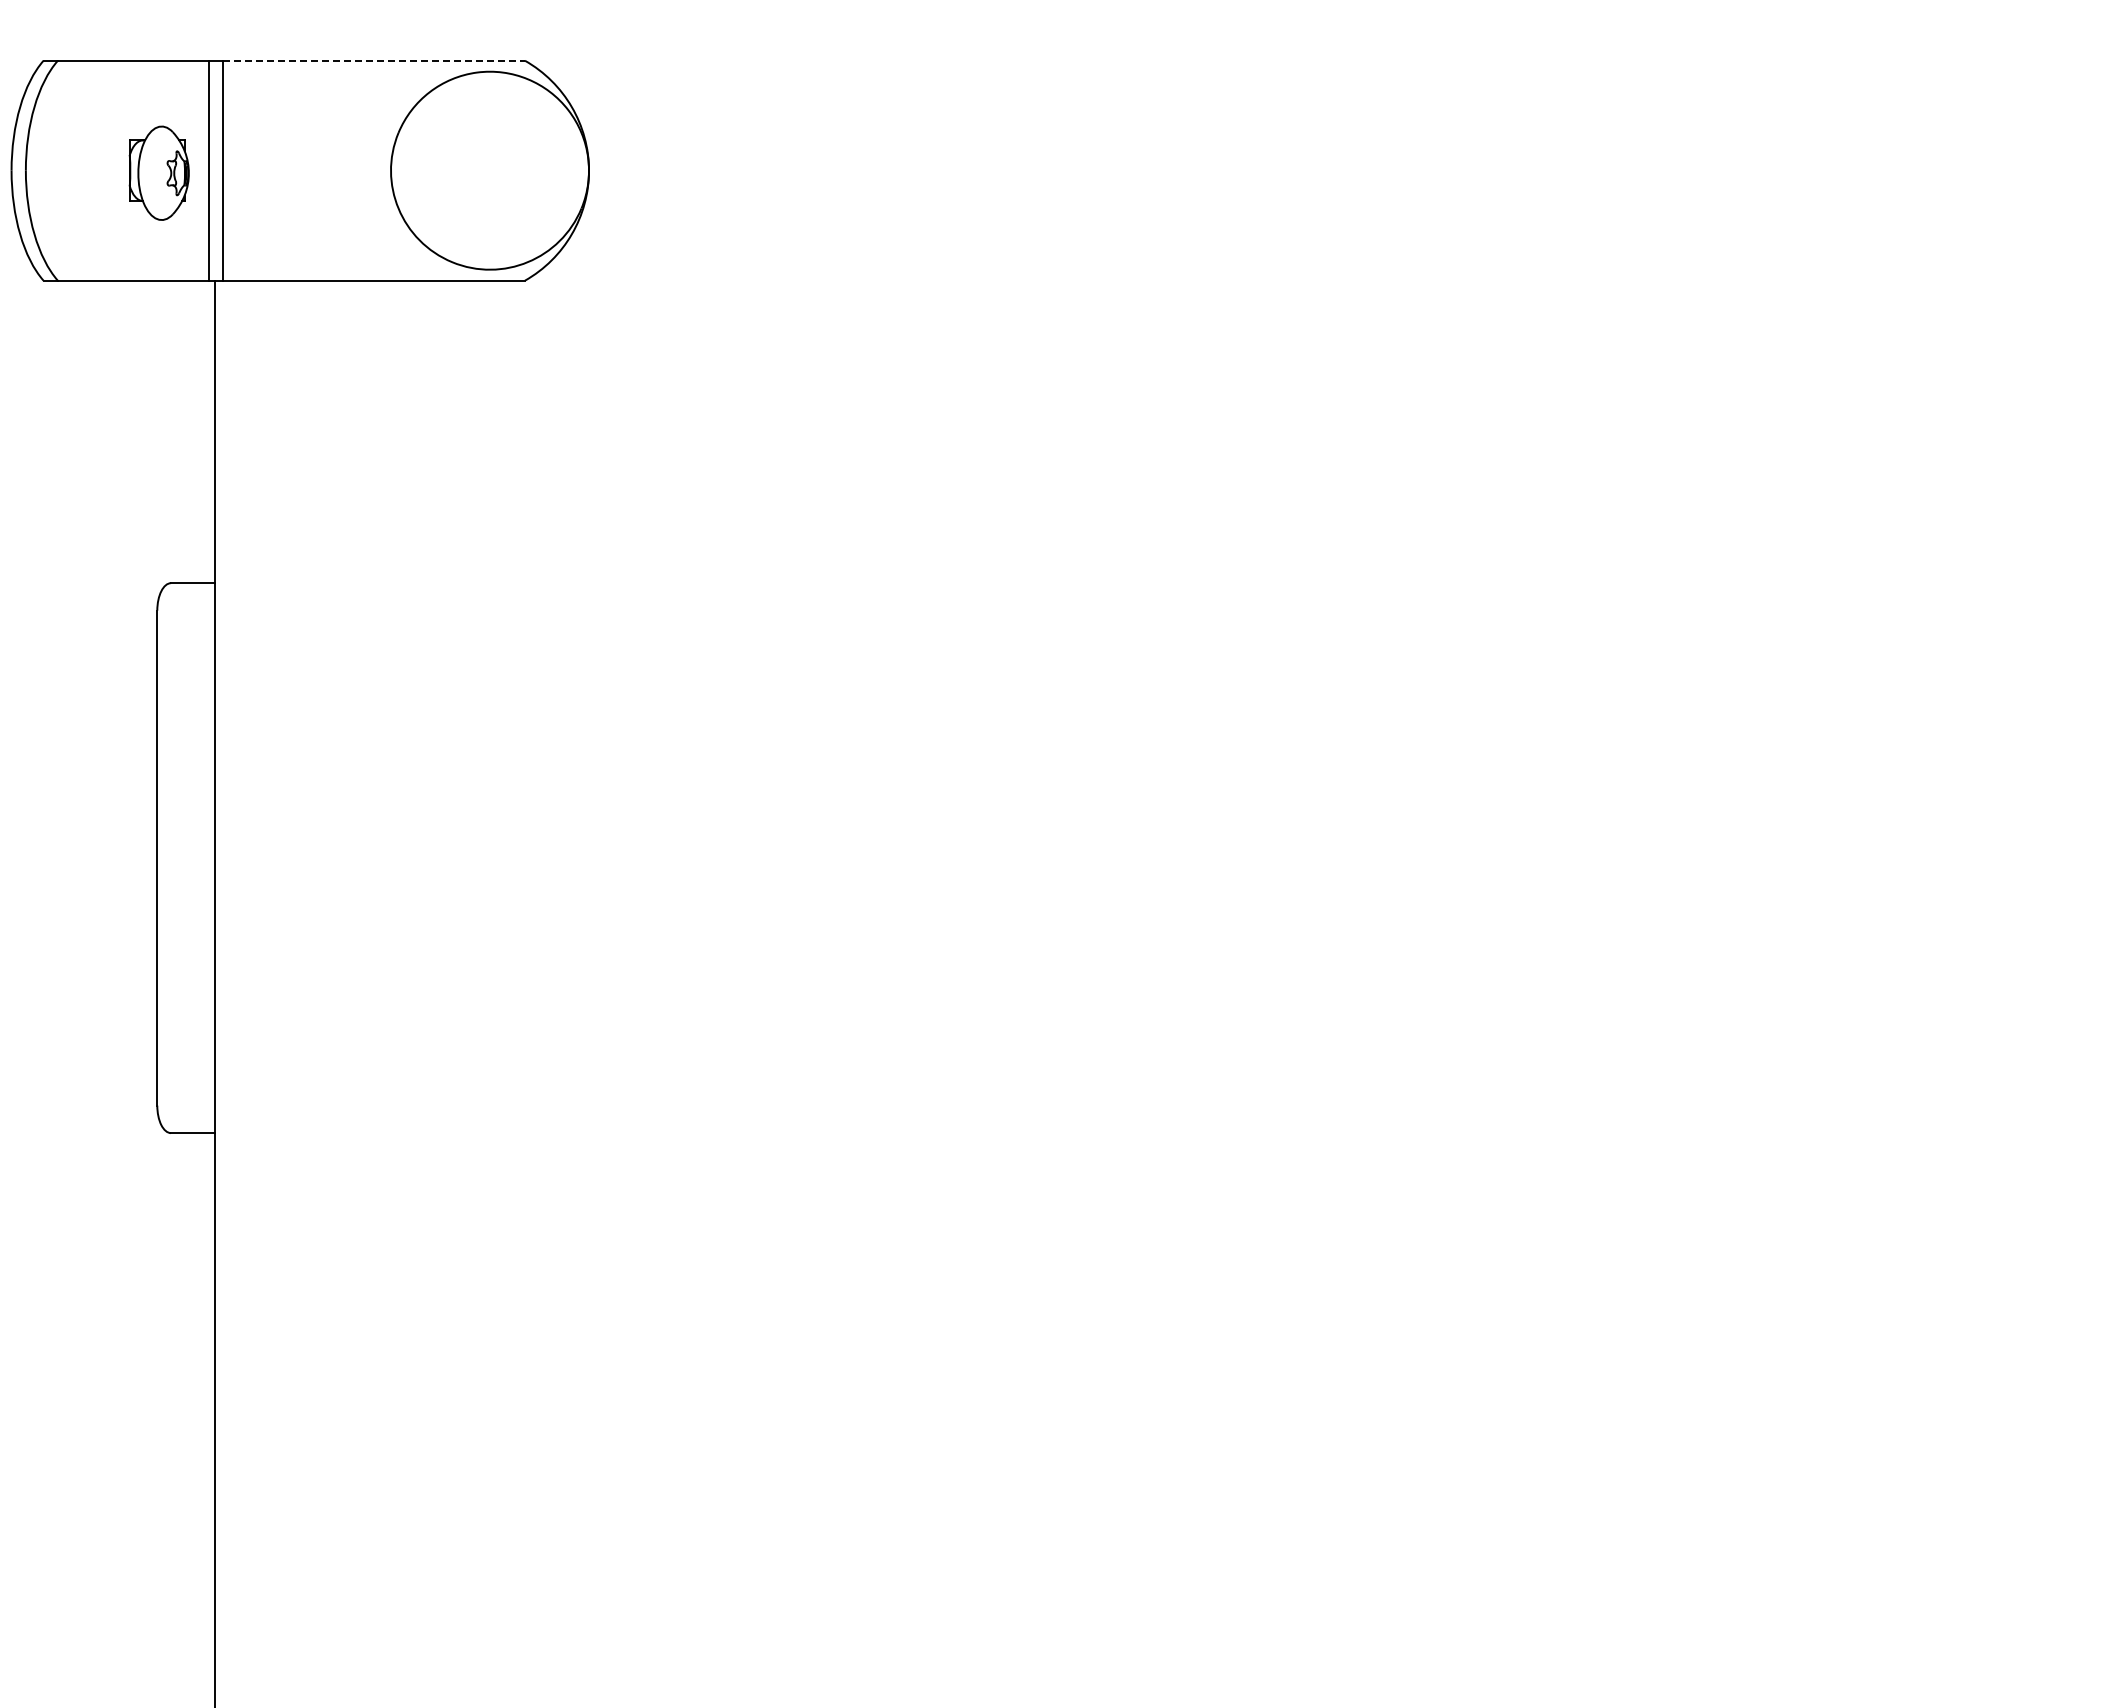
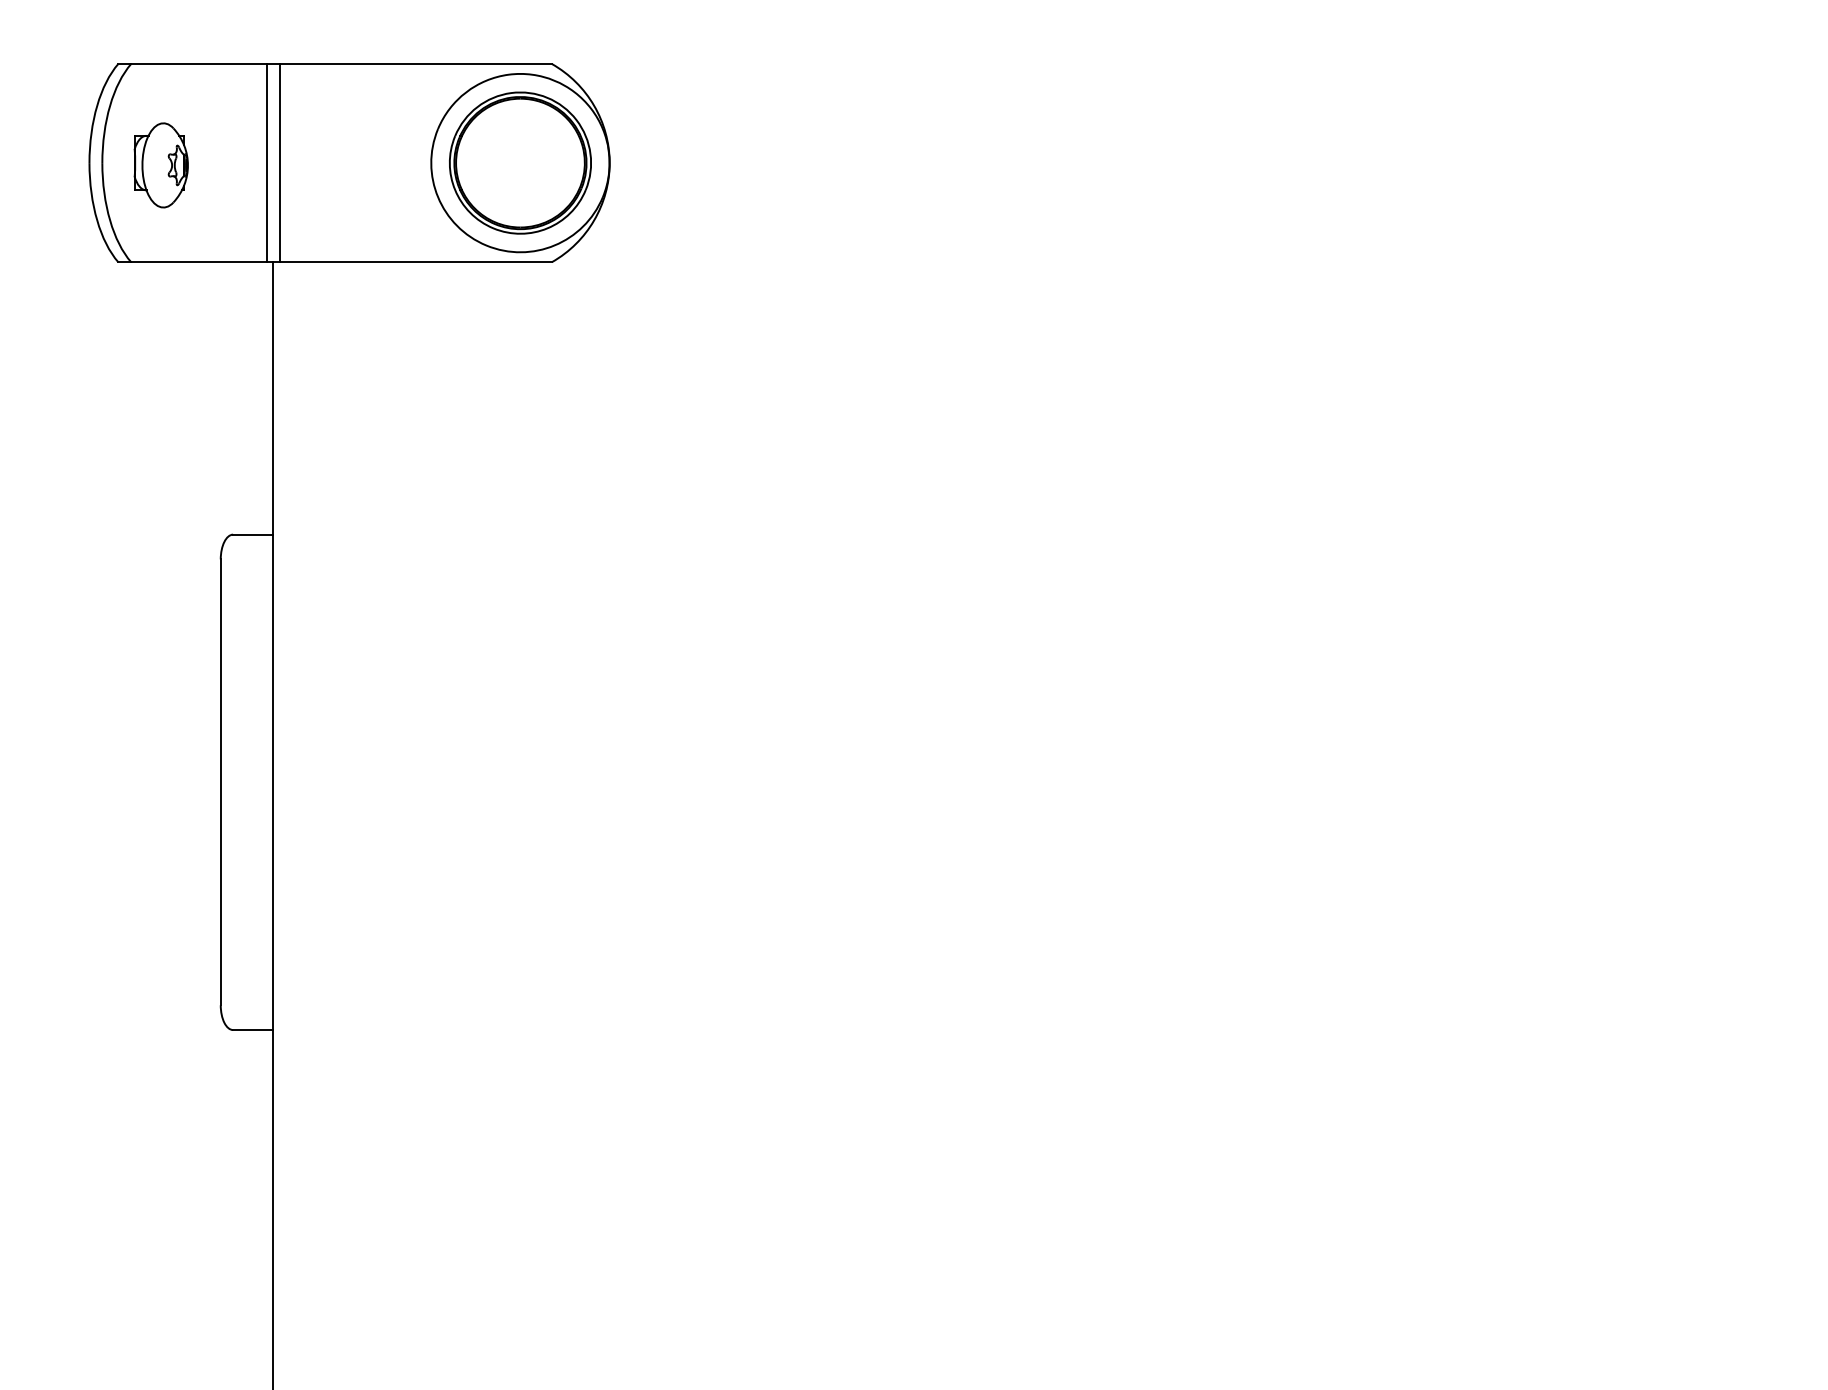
line: (374, 60) -> (416, 63), dashed -> solid
part: (489, 170) -> (519, 162), added
part: (158, 172) -> (160, 164), moved

